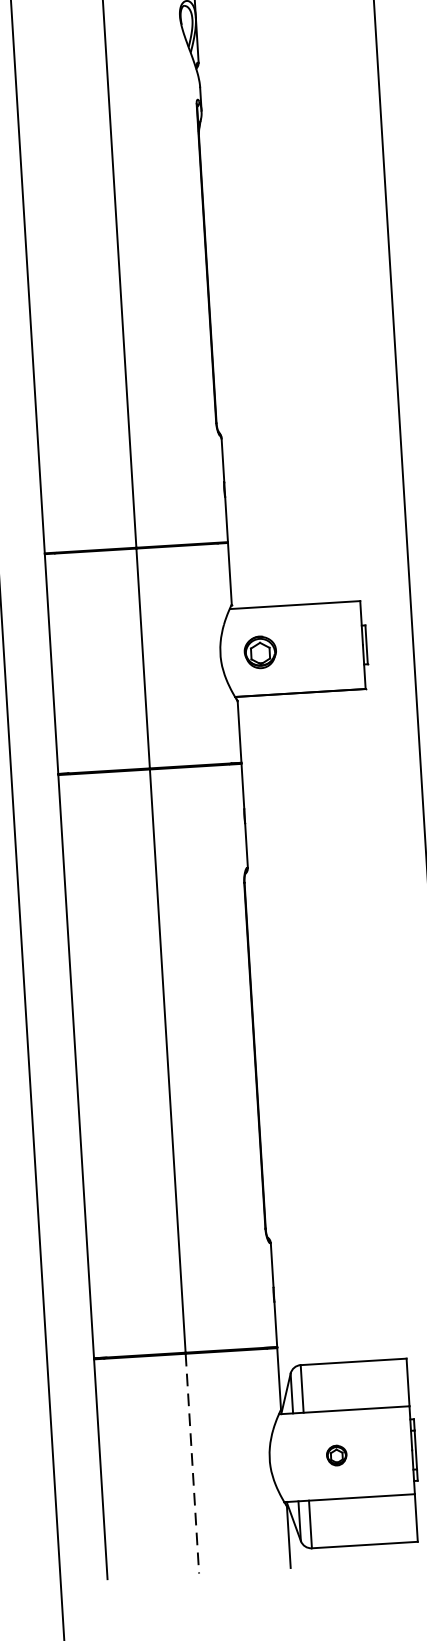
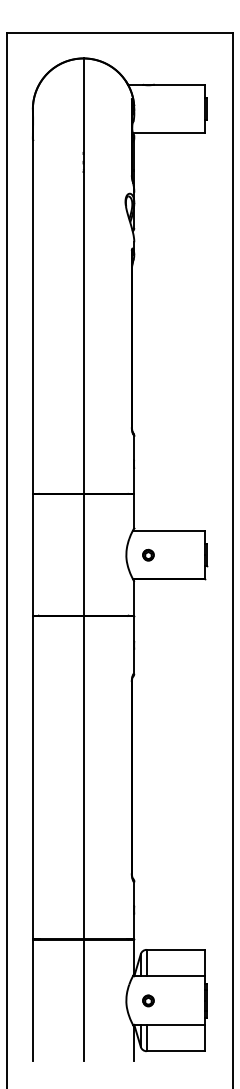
part: (260, 650) -> (148, 554), size x0.62
part: (336, 1454) -> (148, 1000), moved
line: (192, 1463) -> (83, 1000), dashed -> solid

